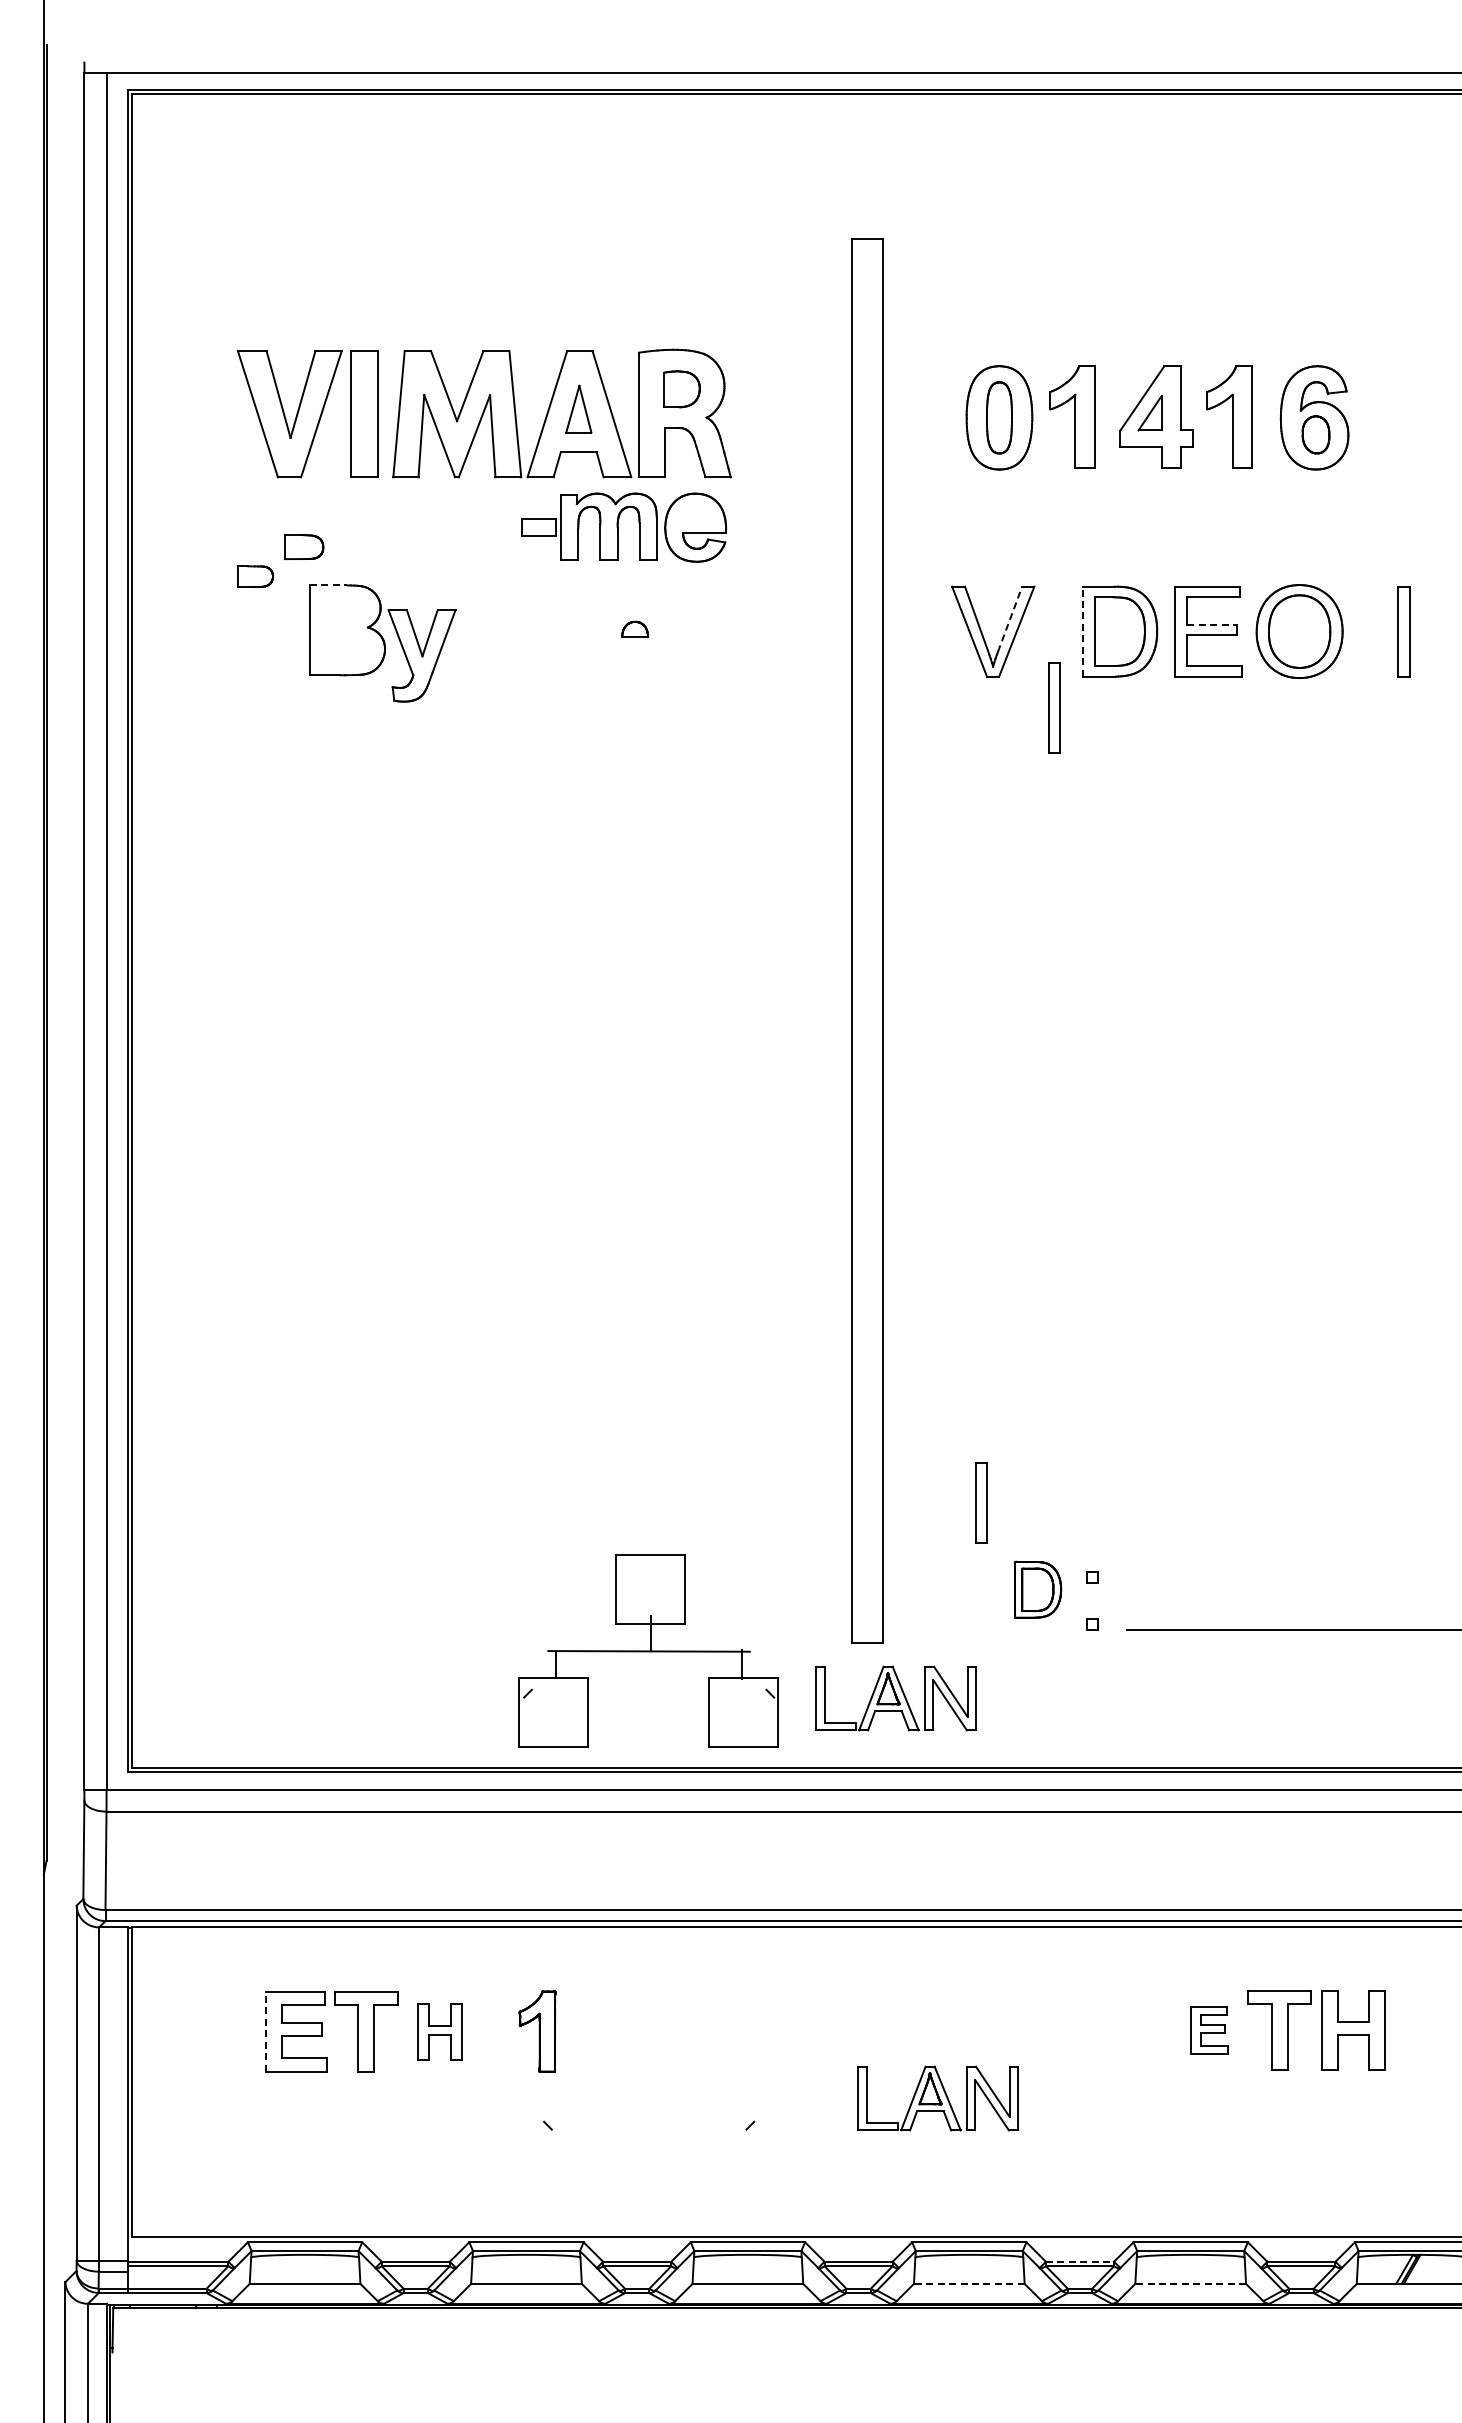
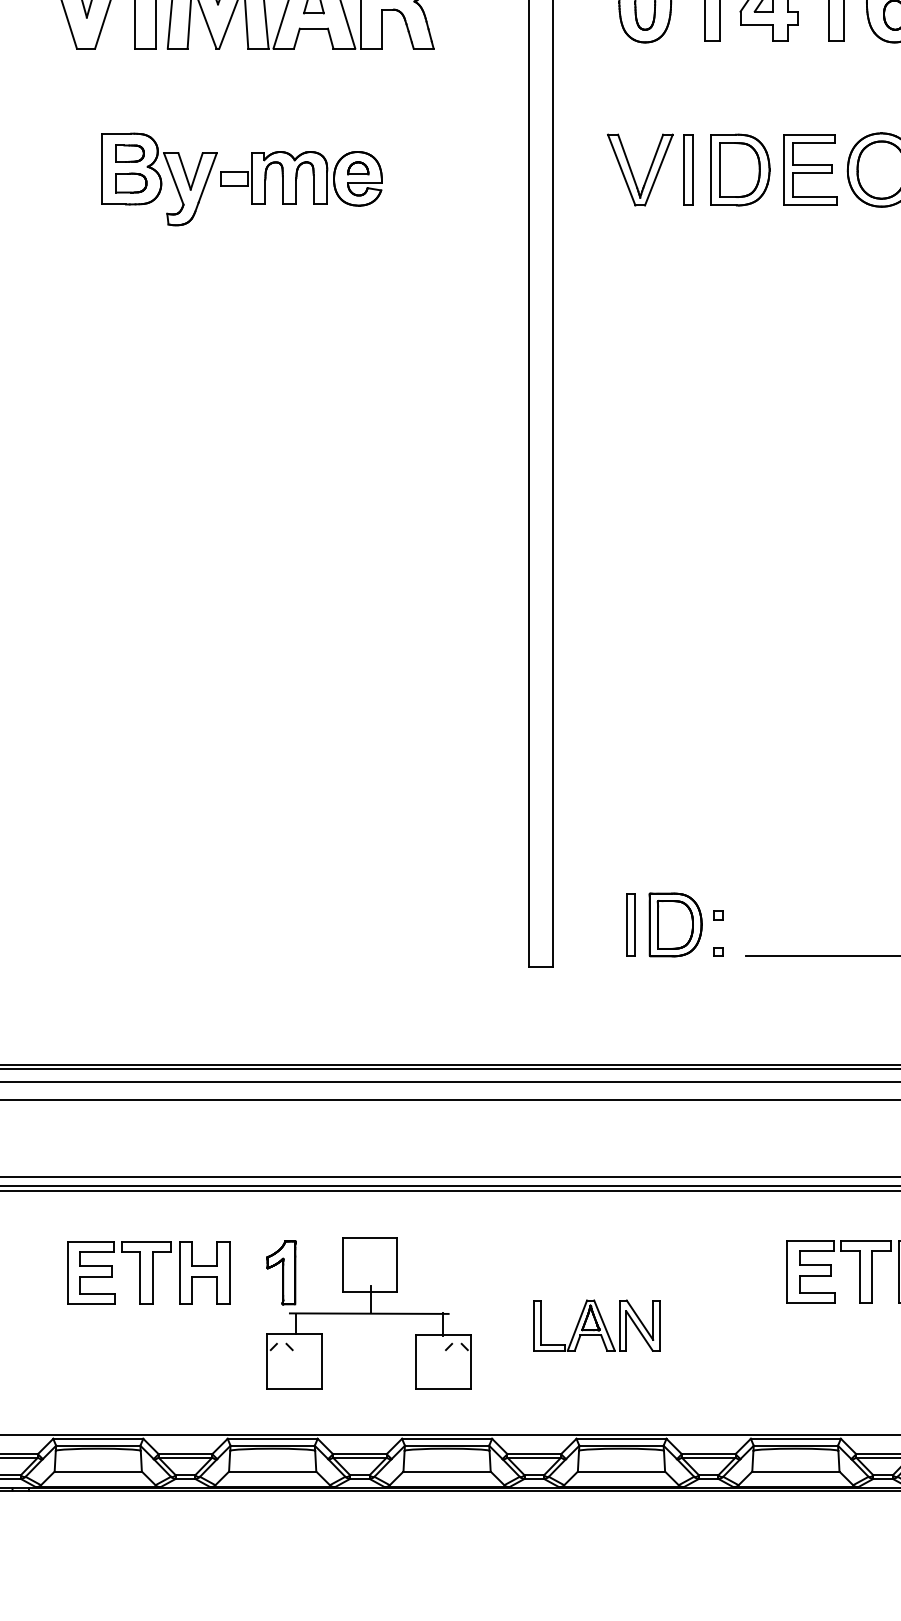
part: (624, 527) -> (301, 178), moved
part: (304, 546) -> (131, 182), moved
part: (255, 576) -> (130, 153), moved
line: (328, 585) -> (116, 133), dashed -> solid
line: (1010, 619) -> (653, 160), dashed -> solid
line: (1212, 624) -> (813, 164), dashed -> solid
line: (1082, 631) -> (710, 170), dashed -> solid
part: (1054, 707) -> (688, 170), moved
part: (981, 1502) -> (631, 924), moved
part: (1037, 1589) -> (675, 924), size x1.43
part: (648, 1650) -> (368, 1312), moved
part: (895, 1698) -> (563, 1010), removed
part: (1209, 2030) -> (810, 1271), size x1.67
line: (266, 2031) -> (67, 1272), dashed -> solid
part: (439, 2031) -> (204, 1272), size x1.43
line: (1080, 2261) -> (709, 1453), dashed -> solid
line: (968, 2283) -> (620, 1471), dashed -> solid
line: (1190, 2283) -> (795, 1471), dashed -> solid

